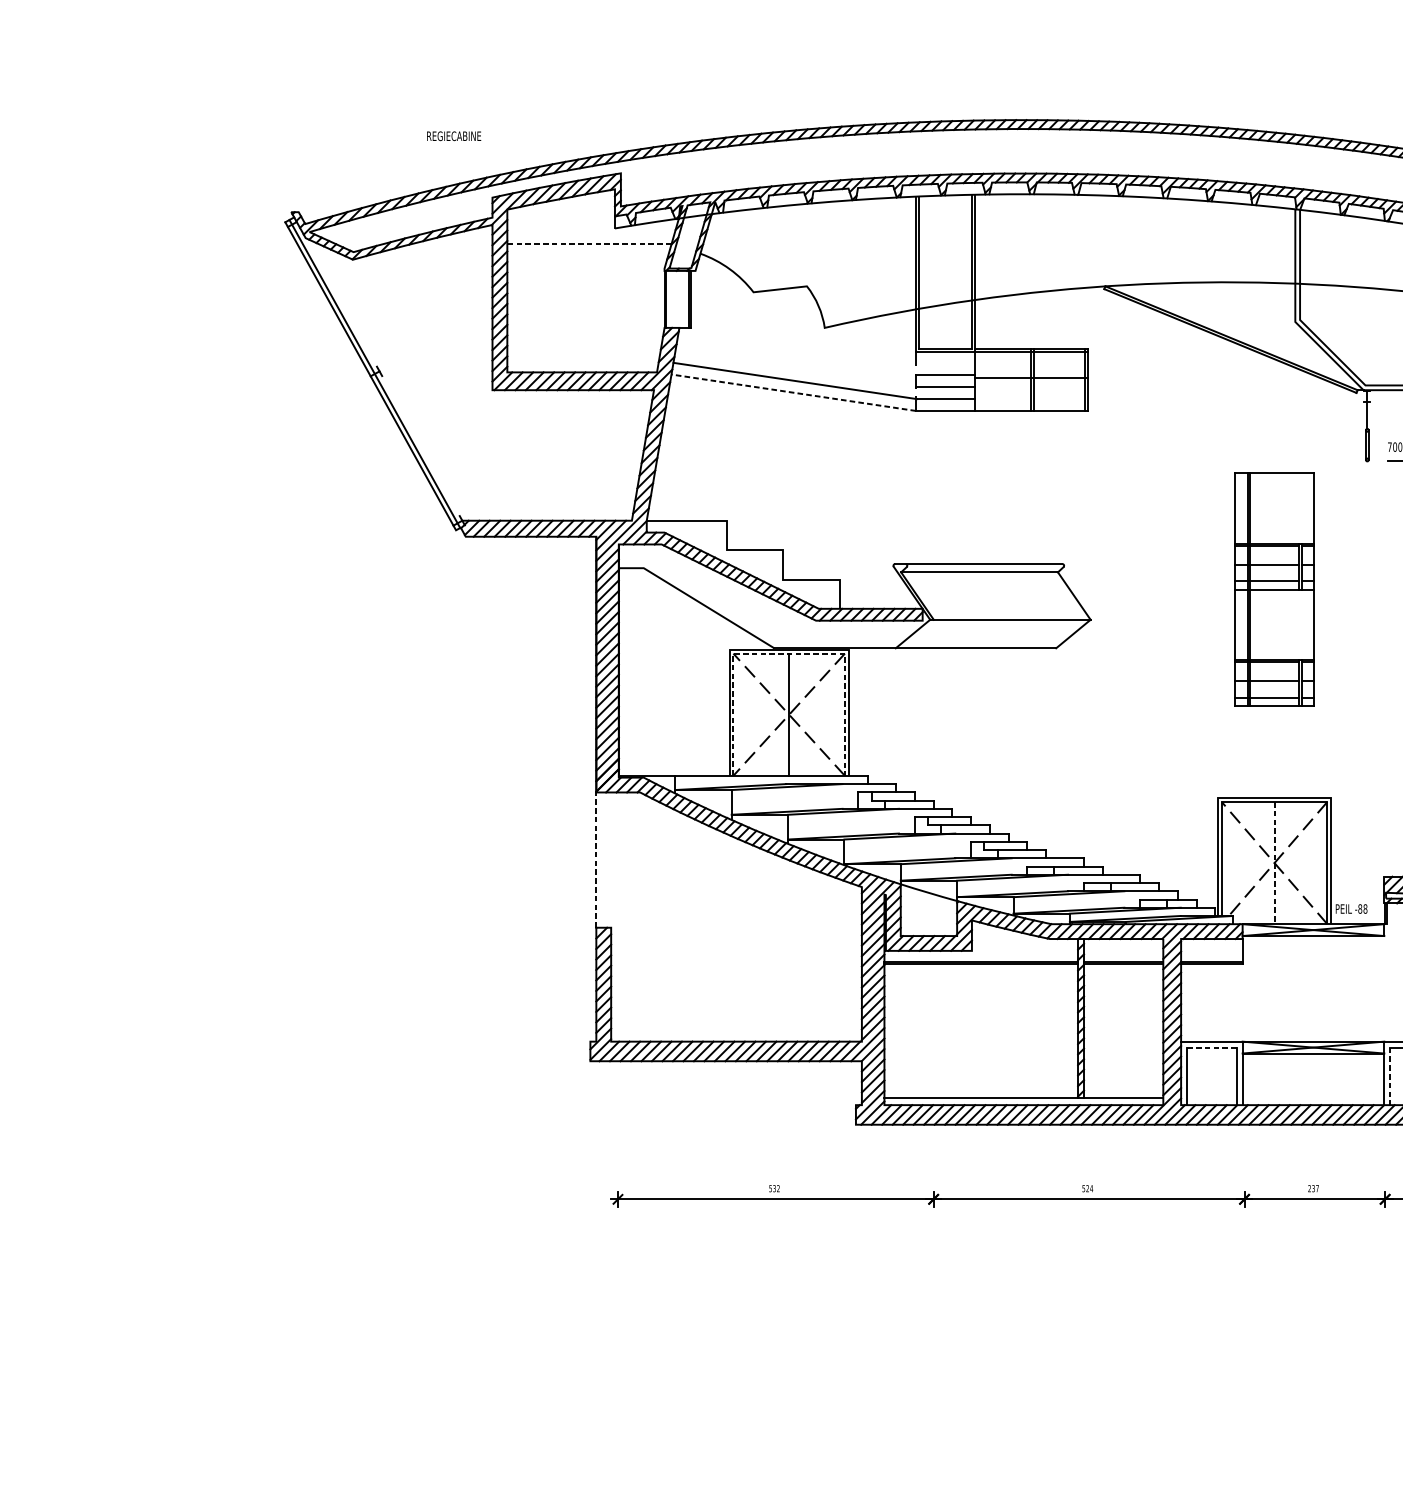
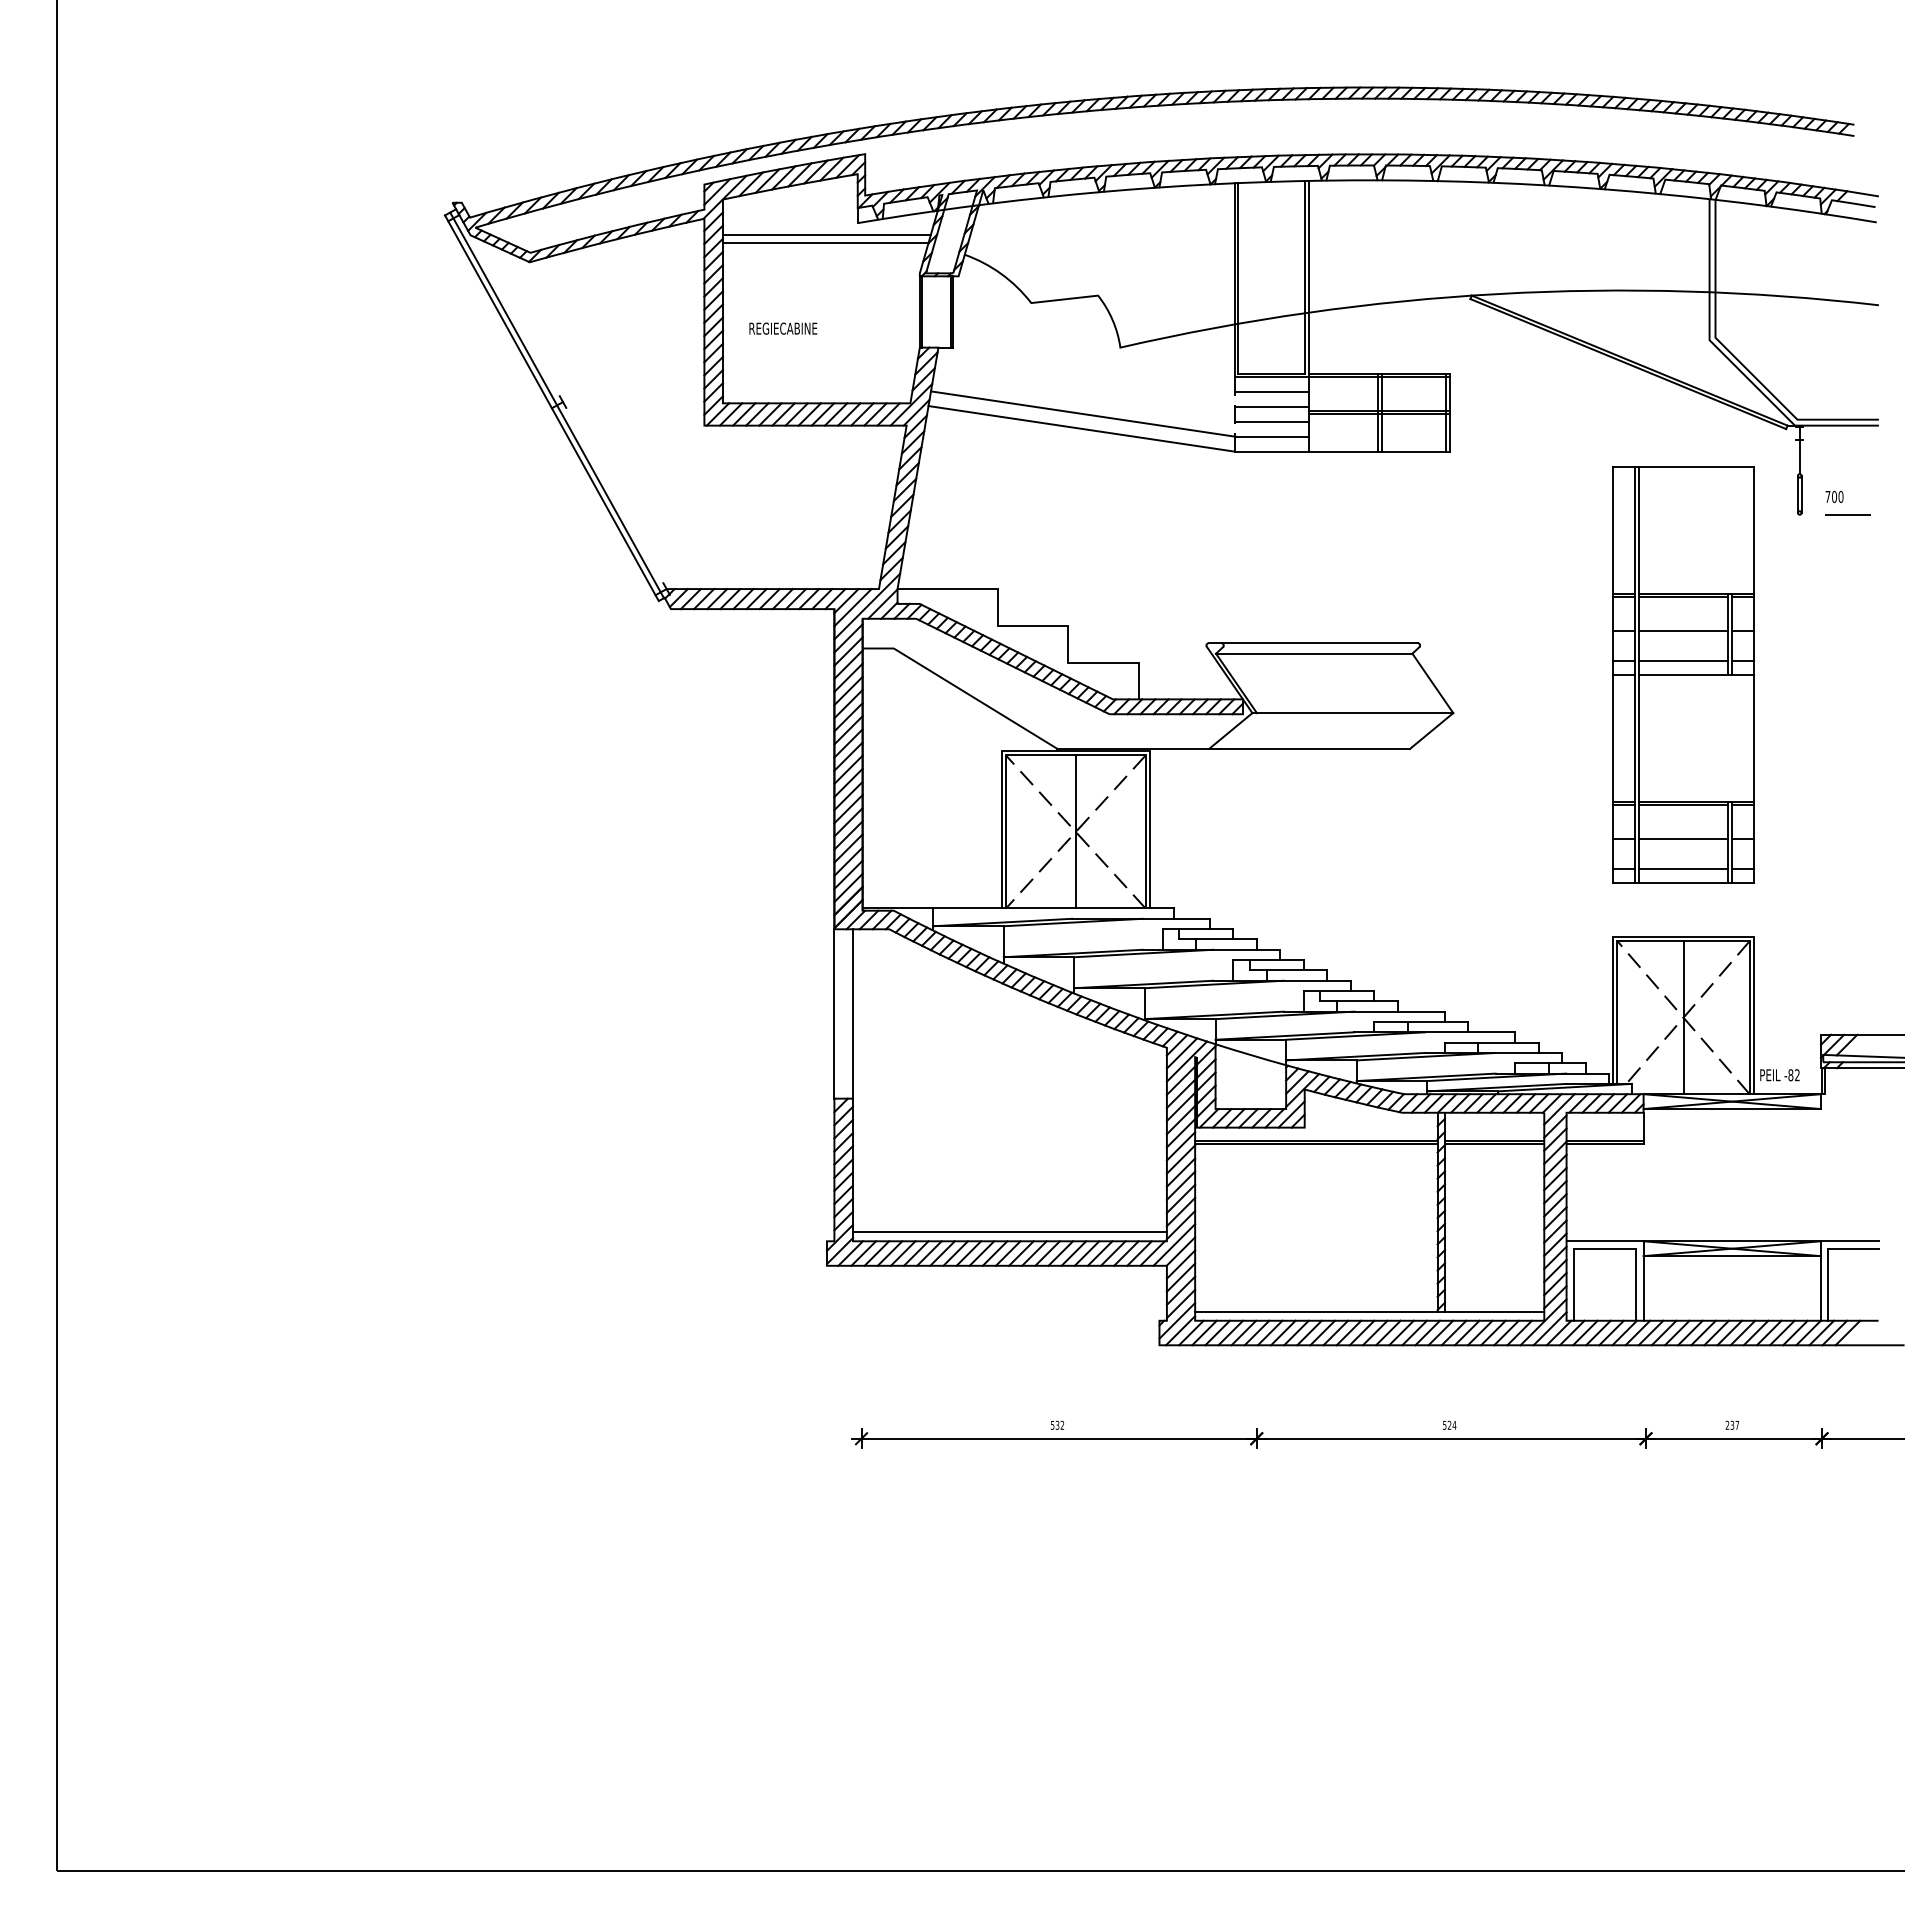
text: (454, 136) -> (783, 328), moved
line: (590, 238) -> (826, 235), added
line: (589, 243) -> (825, 242), dashed -> solid
line: (945, 363) -> (1271, 392), added
line: (1031, 381) -> (1379, 414), added
line: (793, 392) -> (1081, 428), dashed -> solid
part: (1274, 588) -> (1683, 674), size x1.43
line: (788, 653) -> (1075, 755), dashed -> solid
line: (596, 859) -> (834, 1013), dashed -> solid
line: (610, 859) -> (852, 1013), added
line: (1274, 862) -> (1683, 1017), dashed -> solid
text: (1365, 909) -> (1797, 1075), -88 -> -82
line: (736, 1034) -> (1009, 1232), added
line: (1211, 1047) -> (1604, 1248), dashed -> solid
line: (1390, 1076) -> (1828, 1285), dashed -> solid

